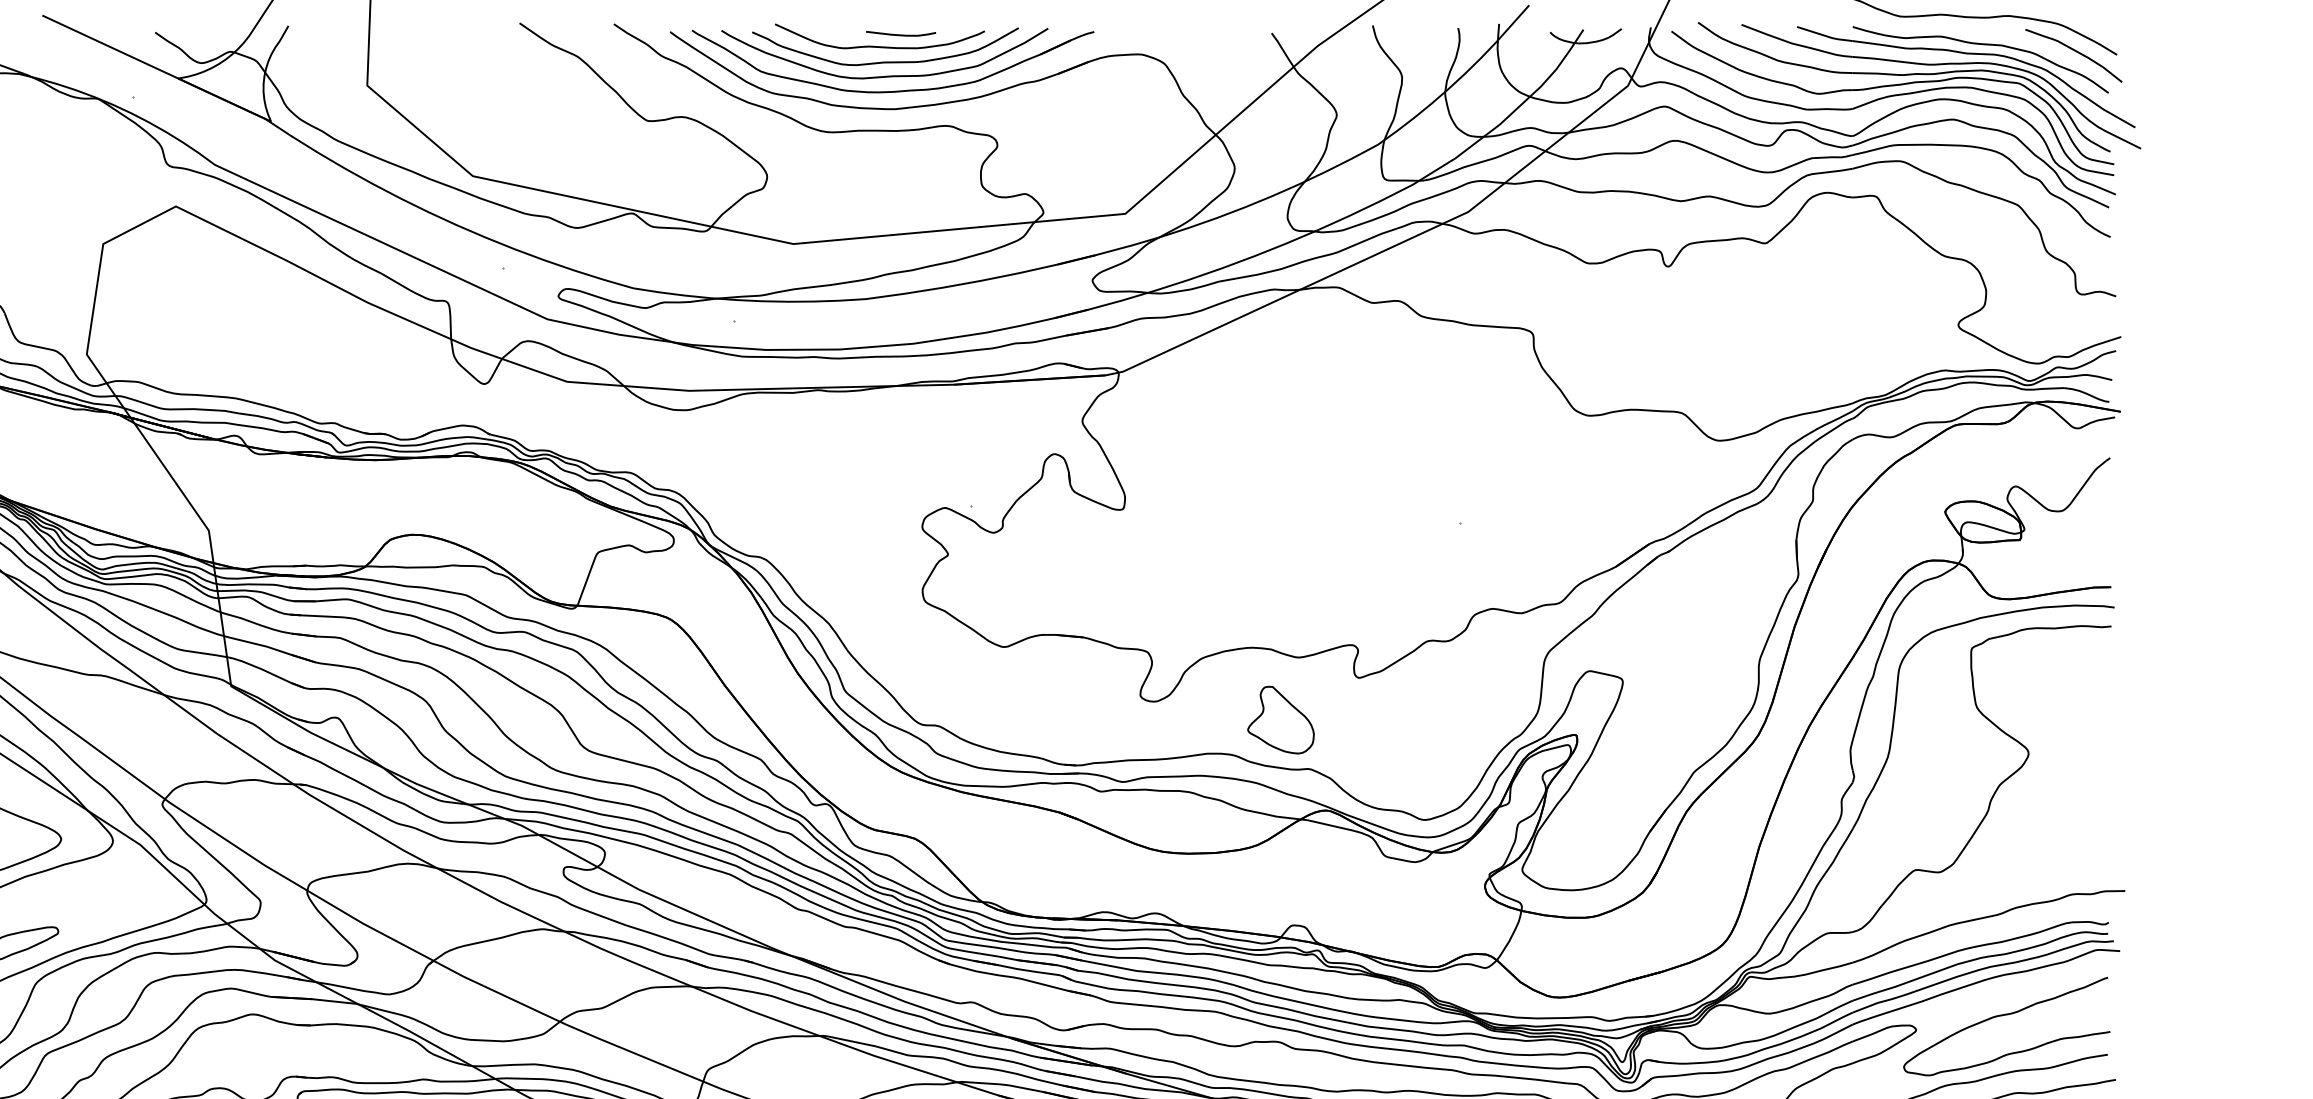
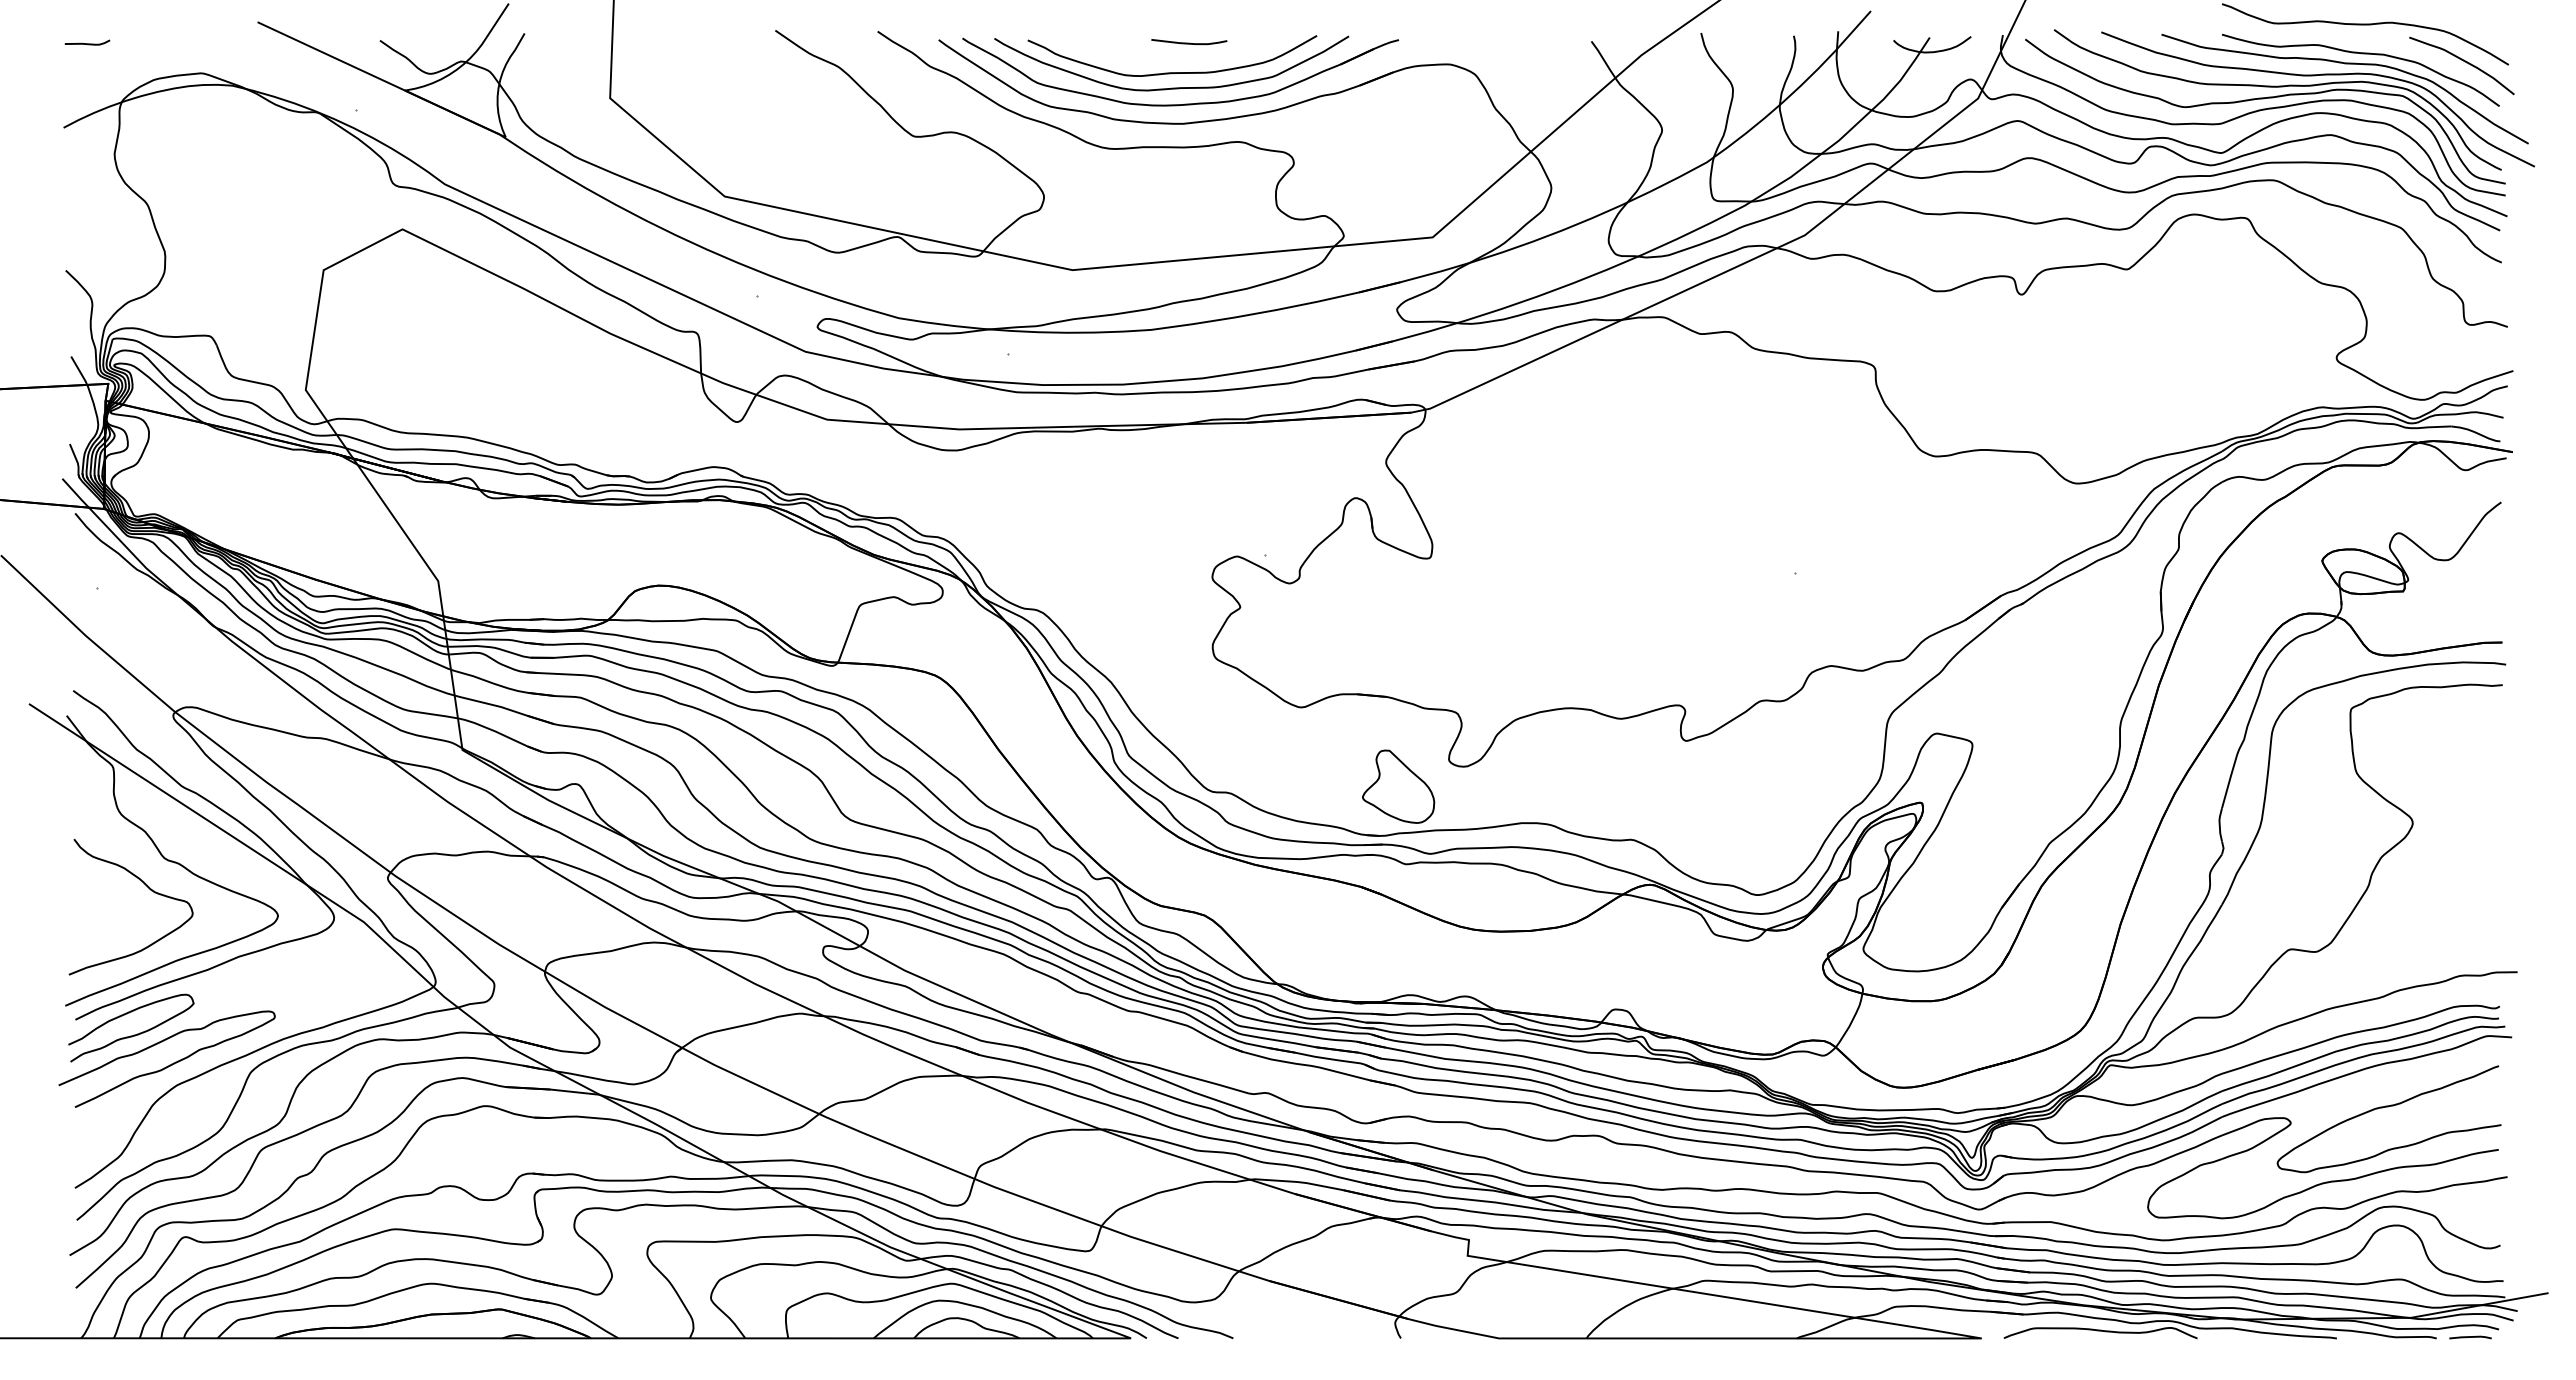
curve: (880, 46) -> (1166, 55), removed
part: (1280, 719) -> (1398, 786), moved

